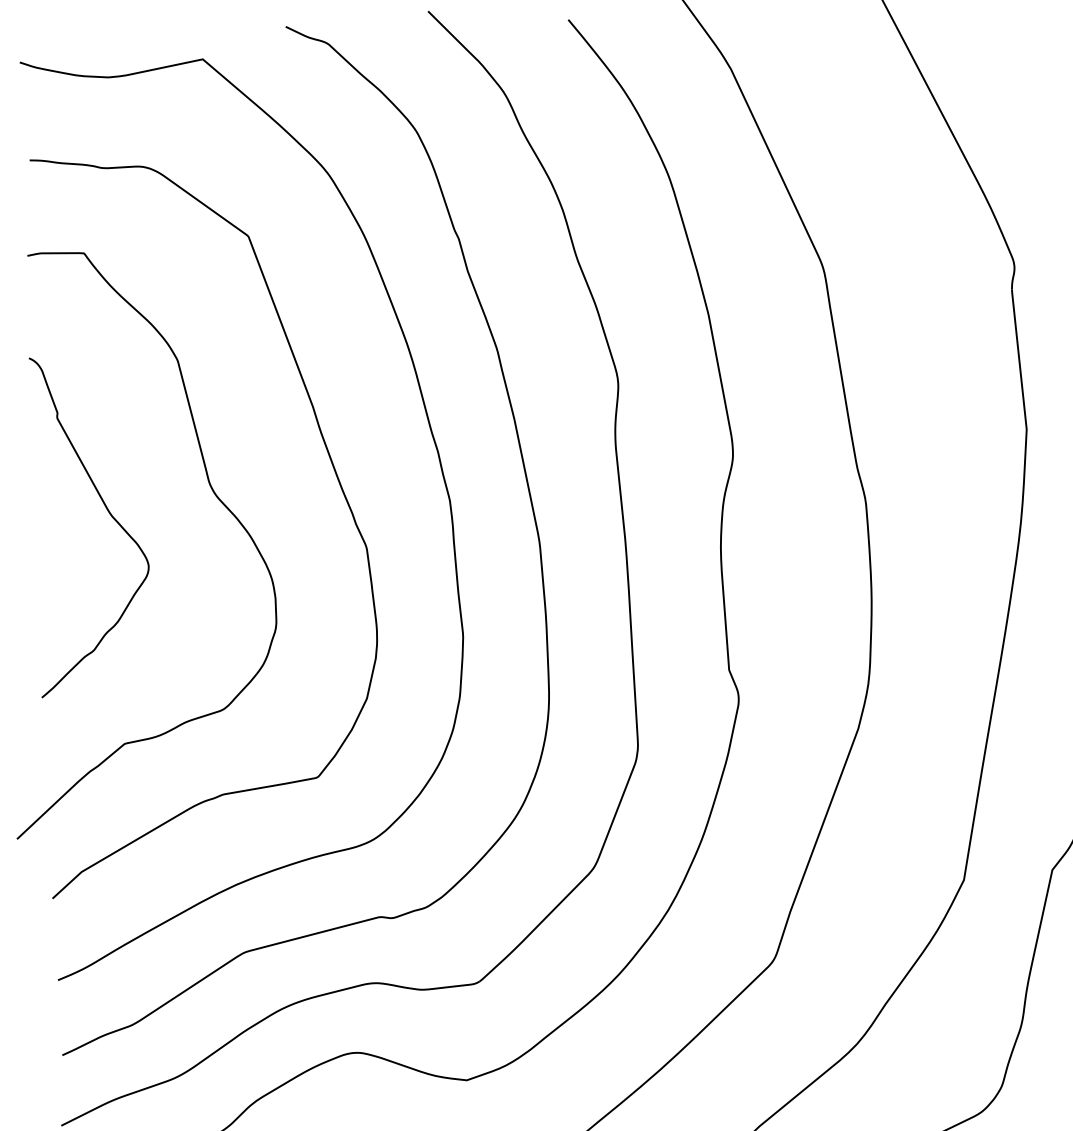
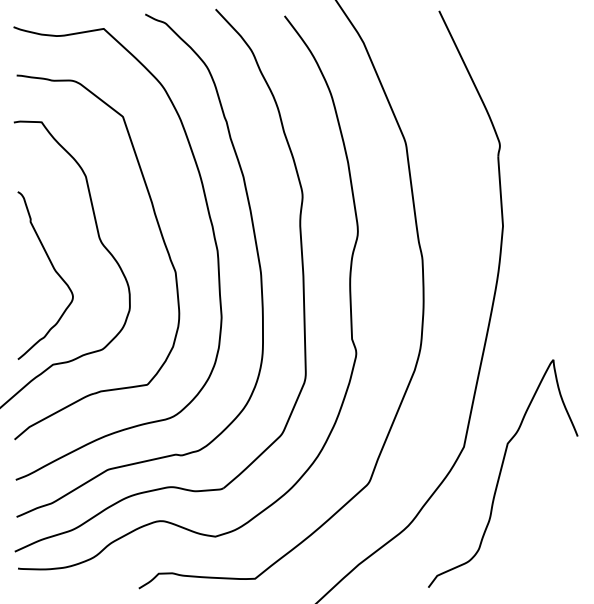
curve: (109, 516) -> (54, 271), moved

